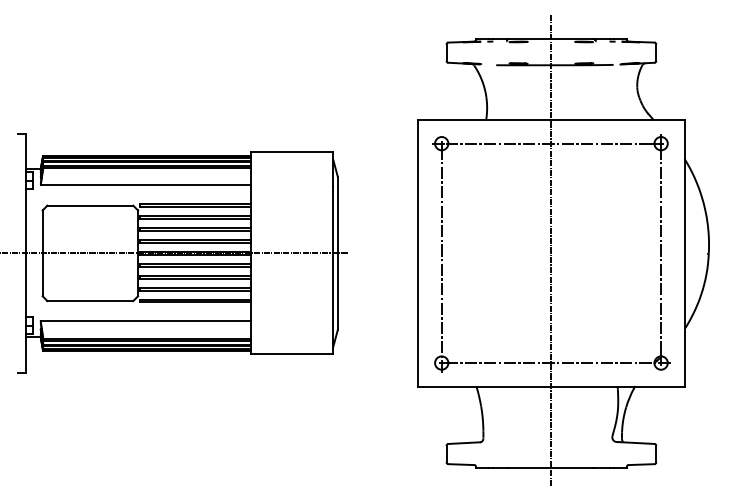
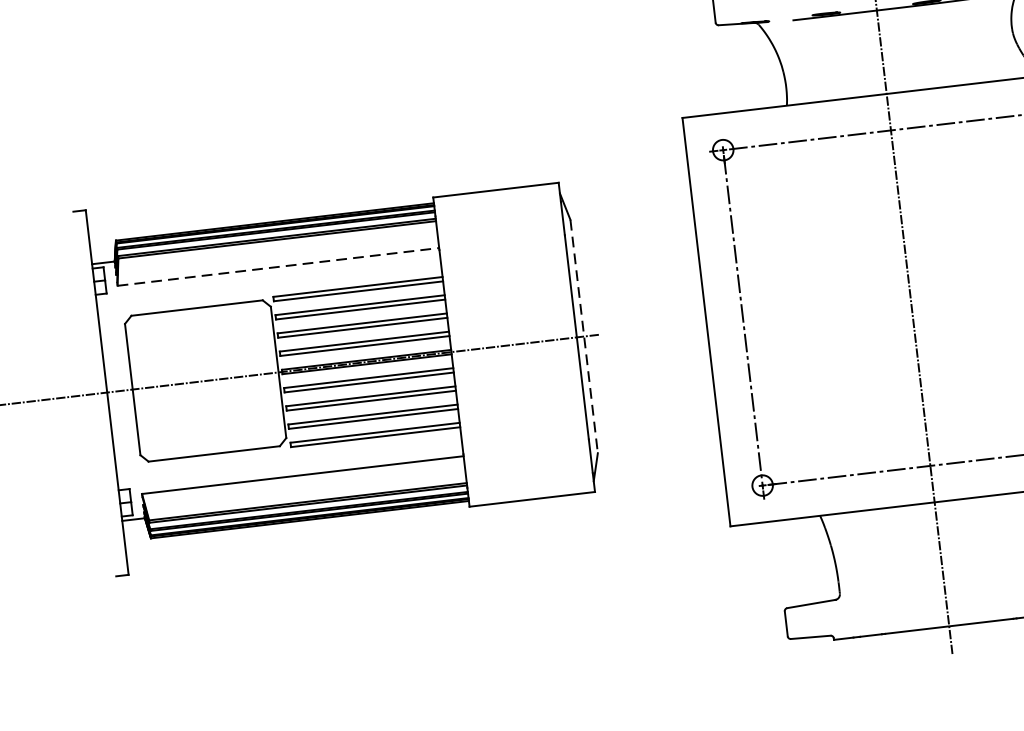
line: (146, 185) -> (279, 267), solid -> dashed
line: (337, 253) -> (583, 336), solid -> dashed

